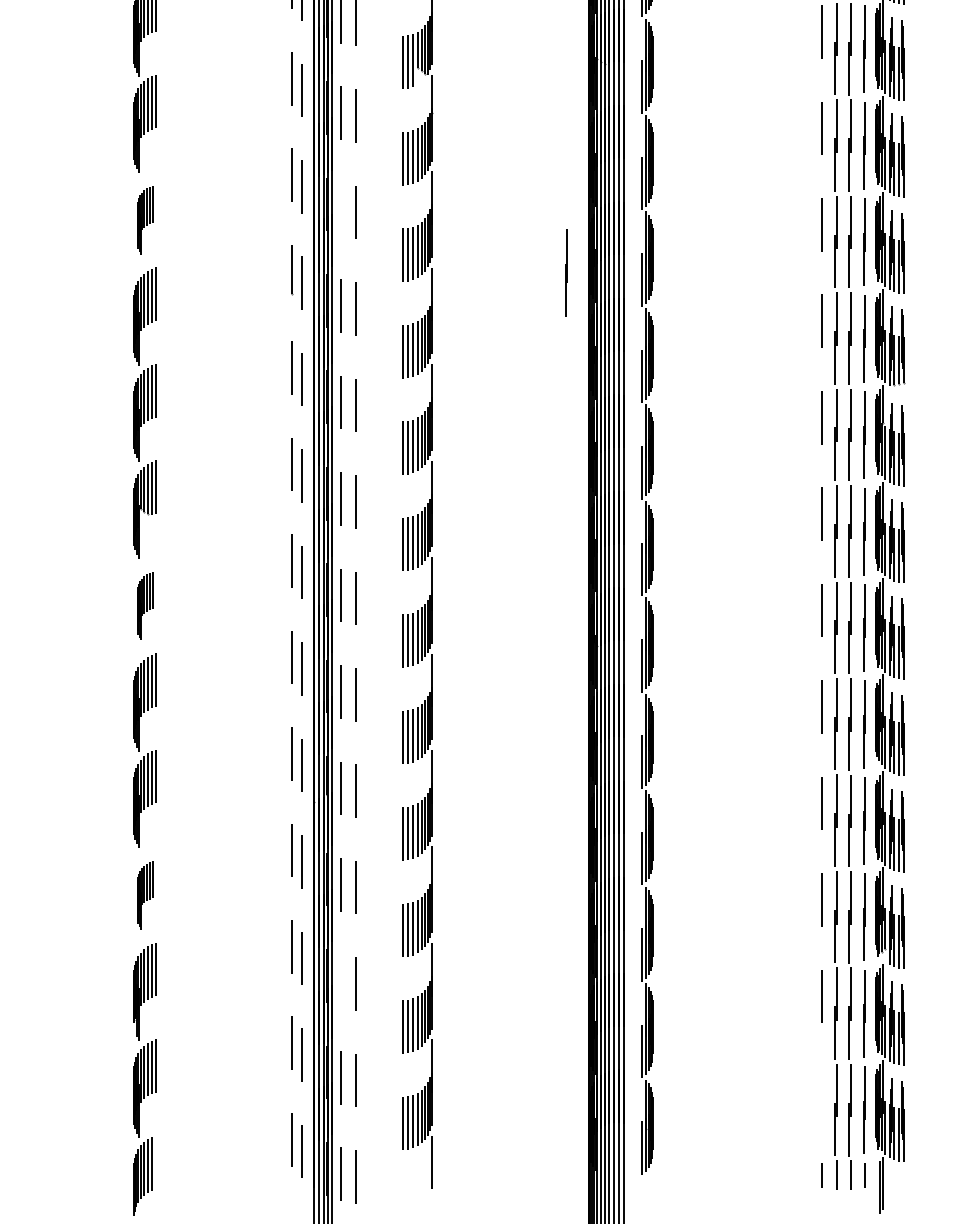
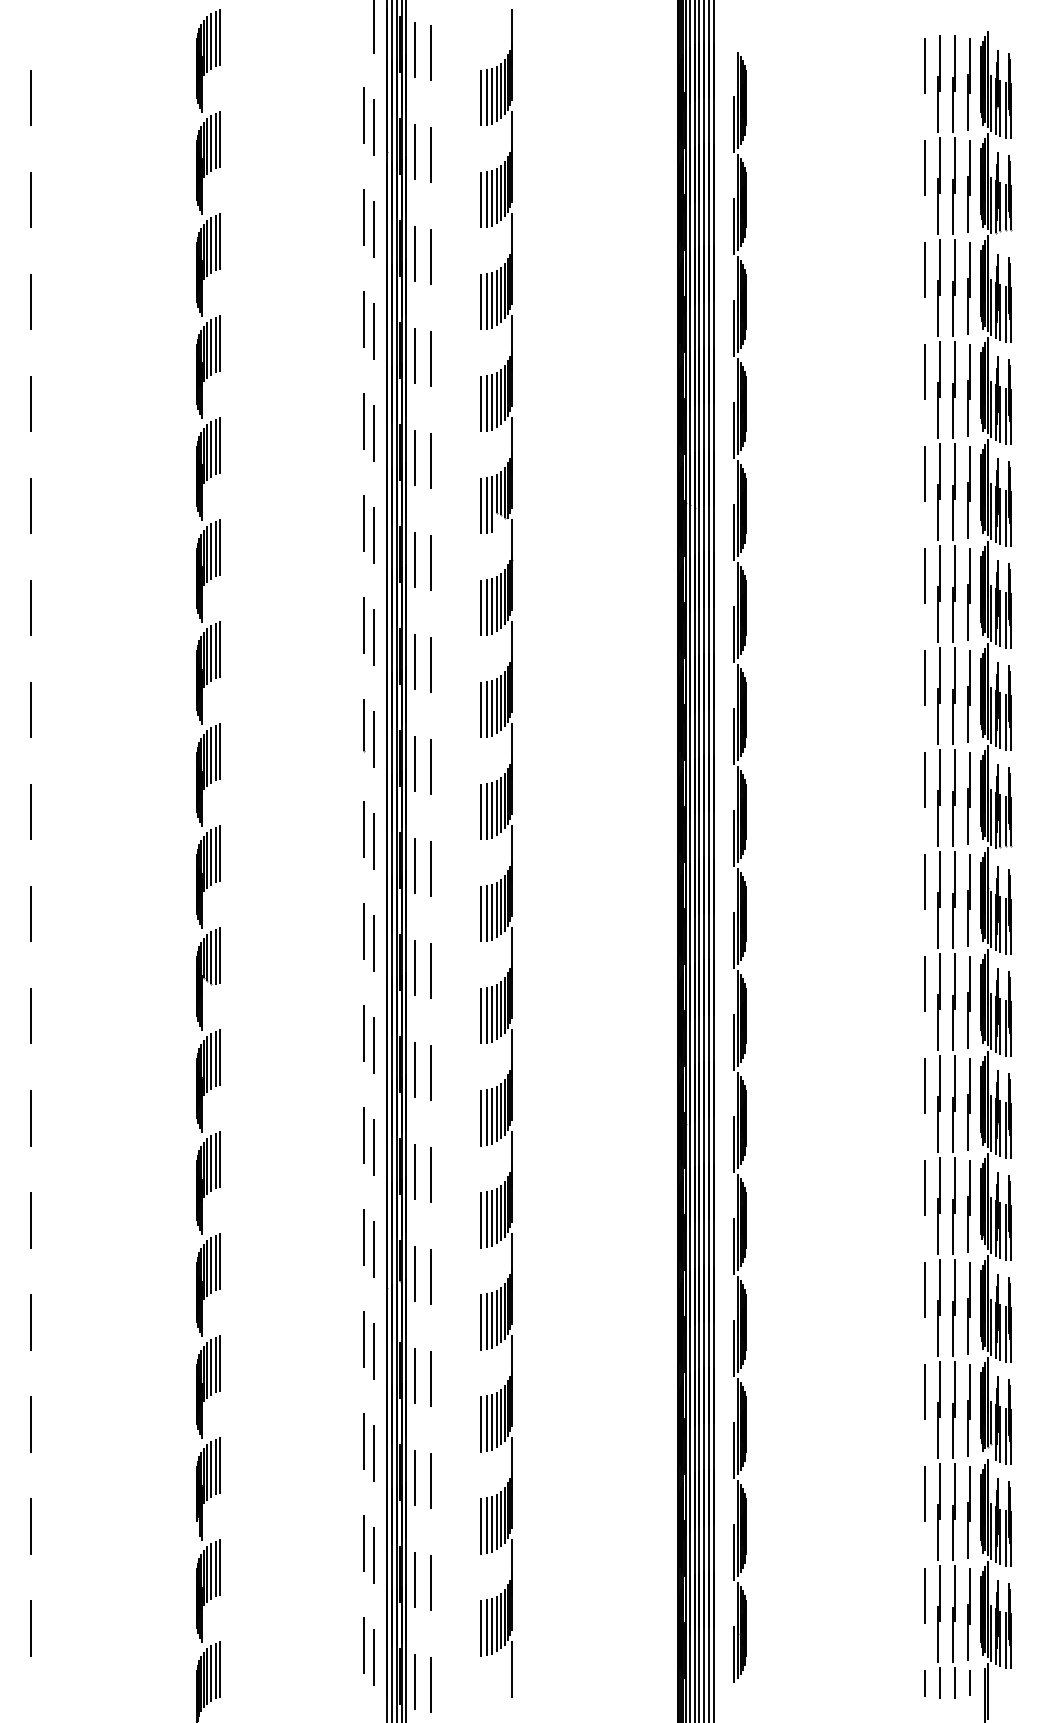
line: (340, 209) -> (415, 661), added
part: (145, 219) -> (208, 672), size x1.43
part: (565, 273) -> (653, 729), removed
part: (145, 605) -> (208, 1080), size x1.43
part: (145, 894) -> (208, 1386), size x1.43
line: (340, 980) -> (415, 1477), added
line: (822, 1092) -> (924, 1595), added
line: (156, 1162) -> (220, 1669), added

